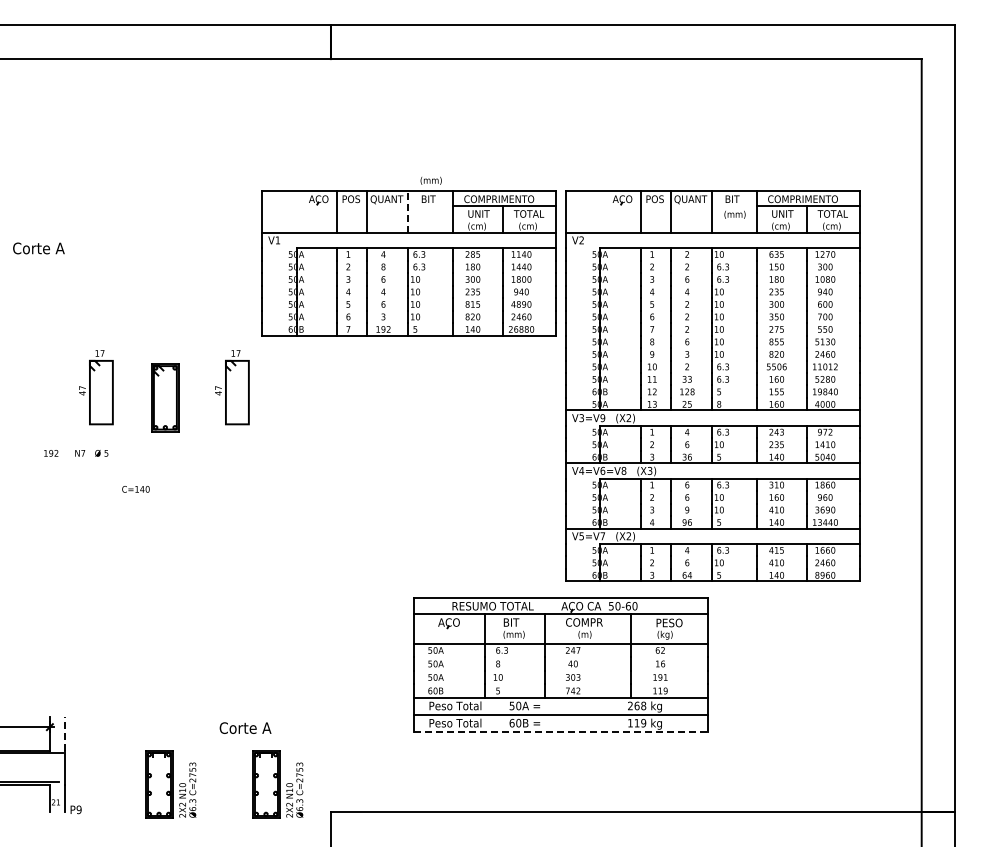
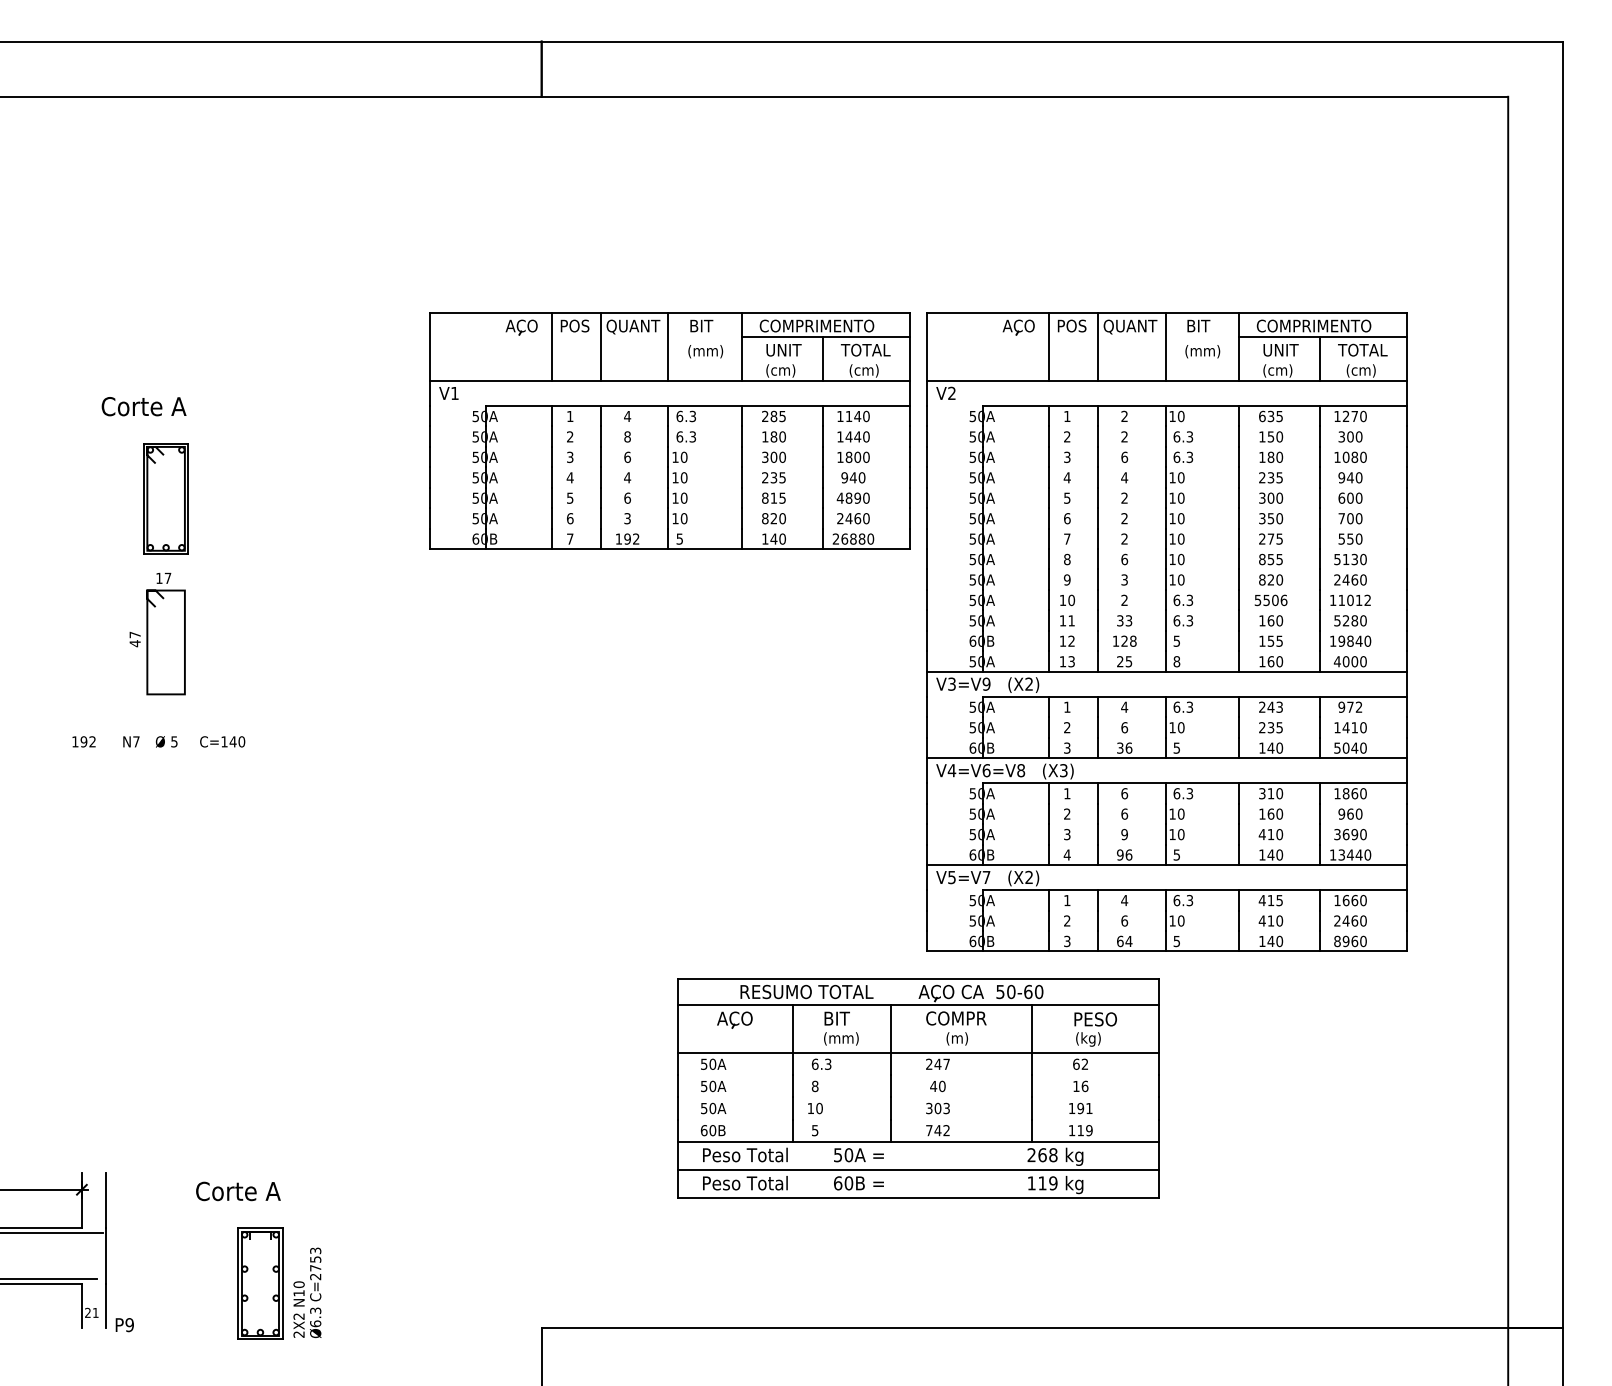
text: (430, 180) -> (704, 351), moved
line: (408, 212) -> (668, 347), dashed -> solid
text: (38, 248) -> (143, 406), moved
part: (232, 387) -> (380, 634), removed
part: (165, 397) -> (166, 498), moved
text: (135, 489) -> (221, 742), moved
text: (245, 727) -> (238, 1190), moved
line: (561, 732) -> (918, 1198), dashed -> solid
line: (64, 733) -> (105, 1200), dashed -> solid
part: (277, 784) -> (454, 1283), removed

